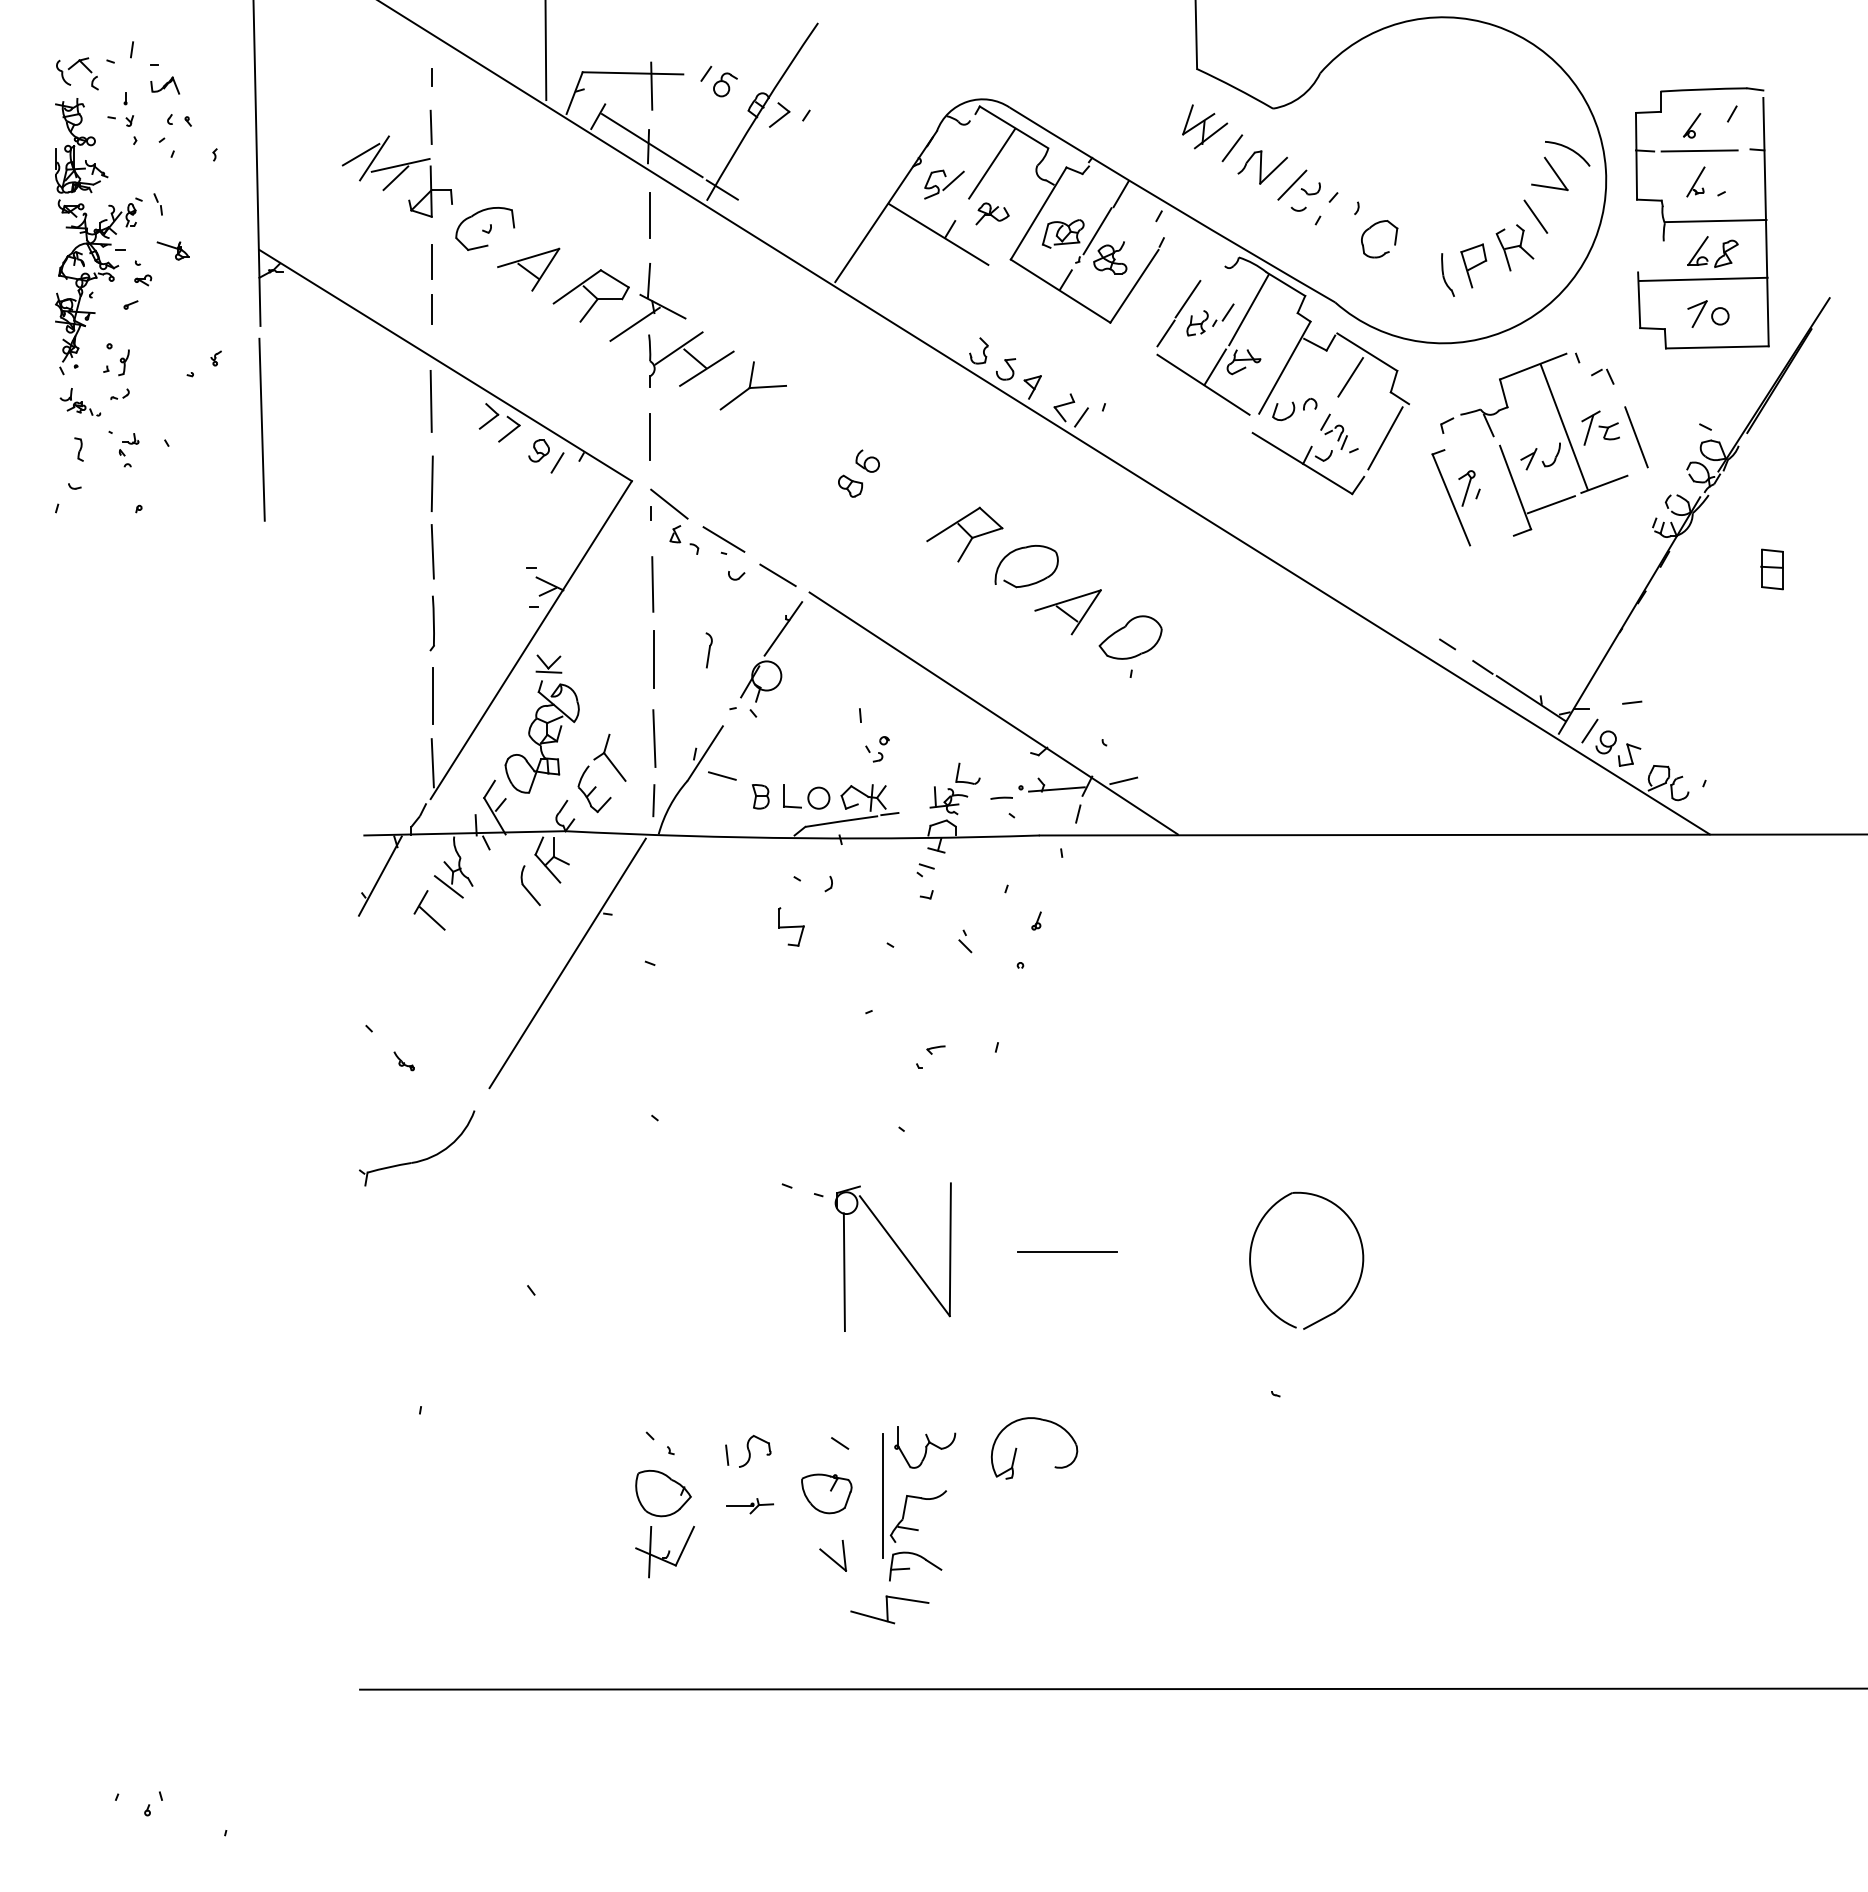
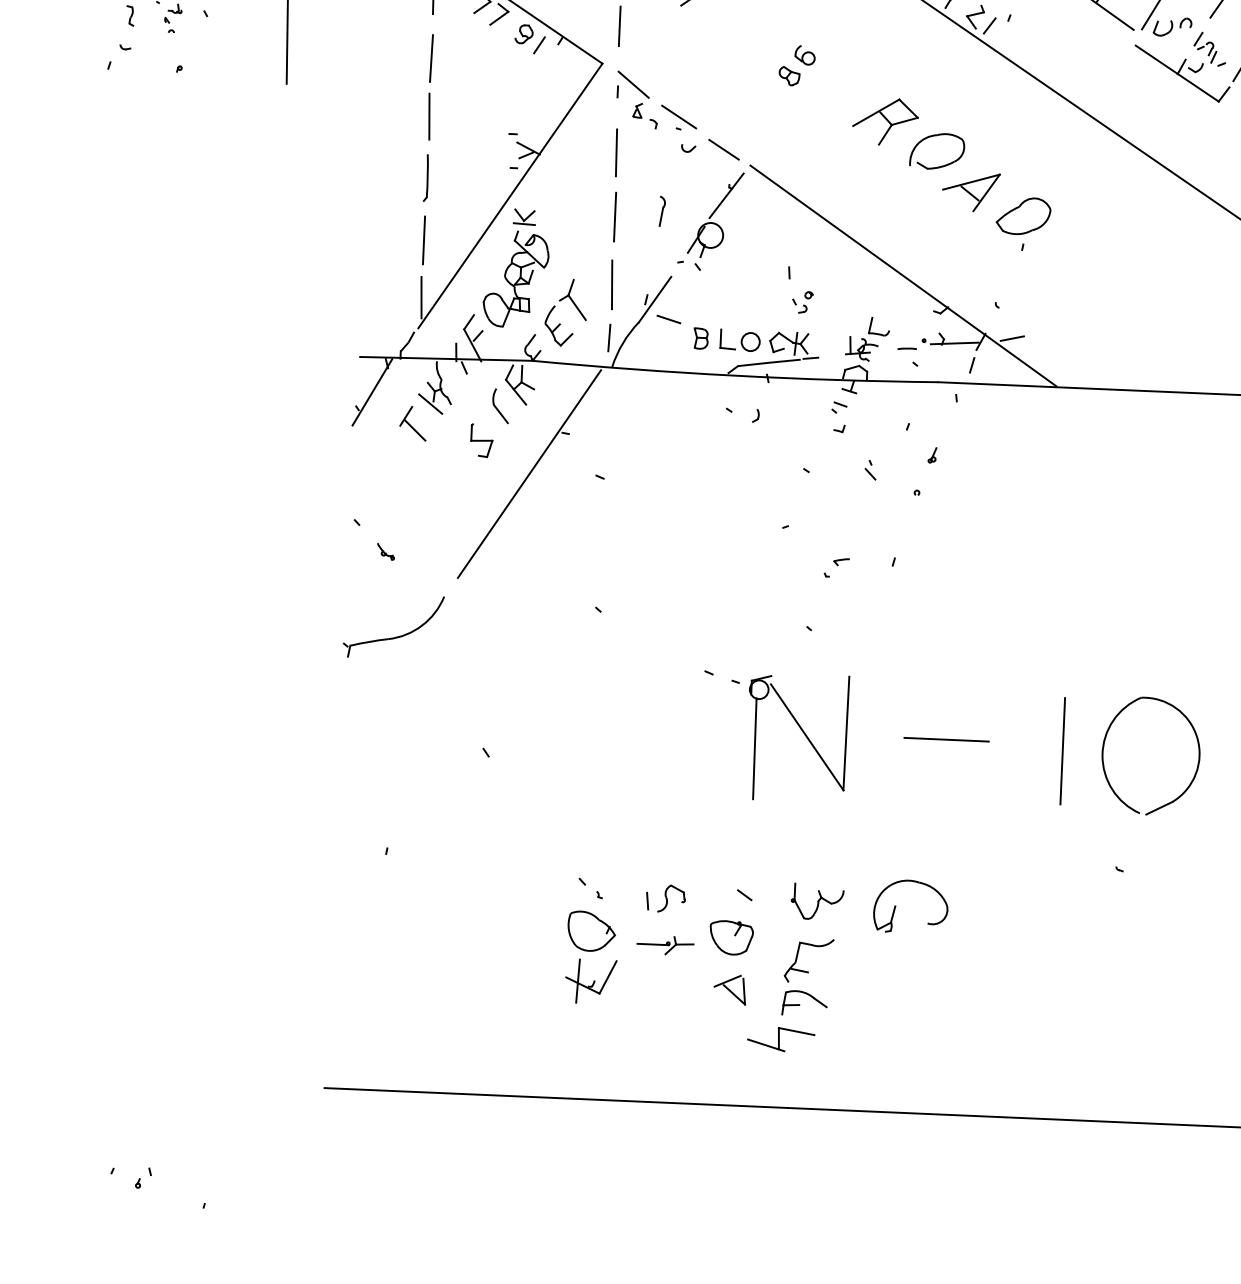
part: (791, 926) -> (481, 440), moved
line: (882, 1495) -> (1062, 750), moved
part: (750, 1506) -> (665, 945), size x1.43
line: (824, 1544) -> (727, 981), added

